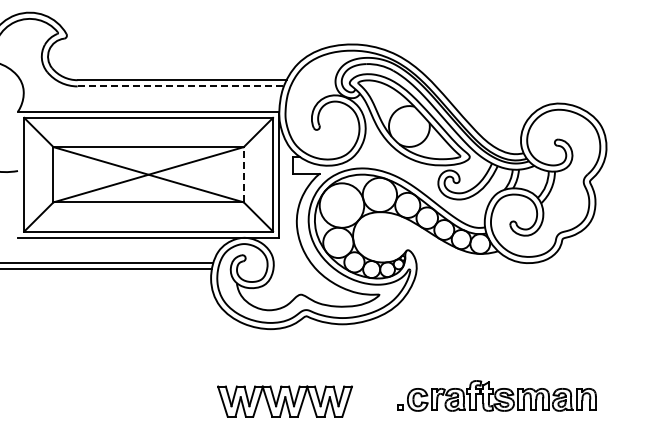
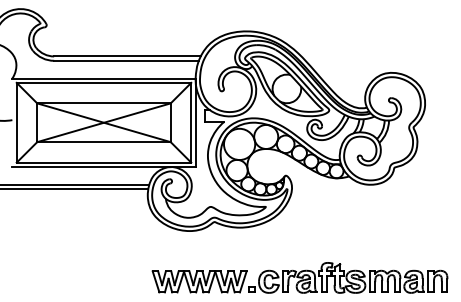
line: (181, 86) -> (127, 60), dashed -> solid
line: (243, 174) -> (170, 122), dashed -> solid
part: (496, 395) -> (347, 277), size x1.43

